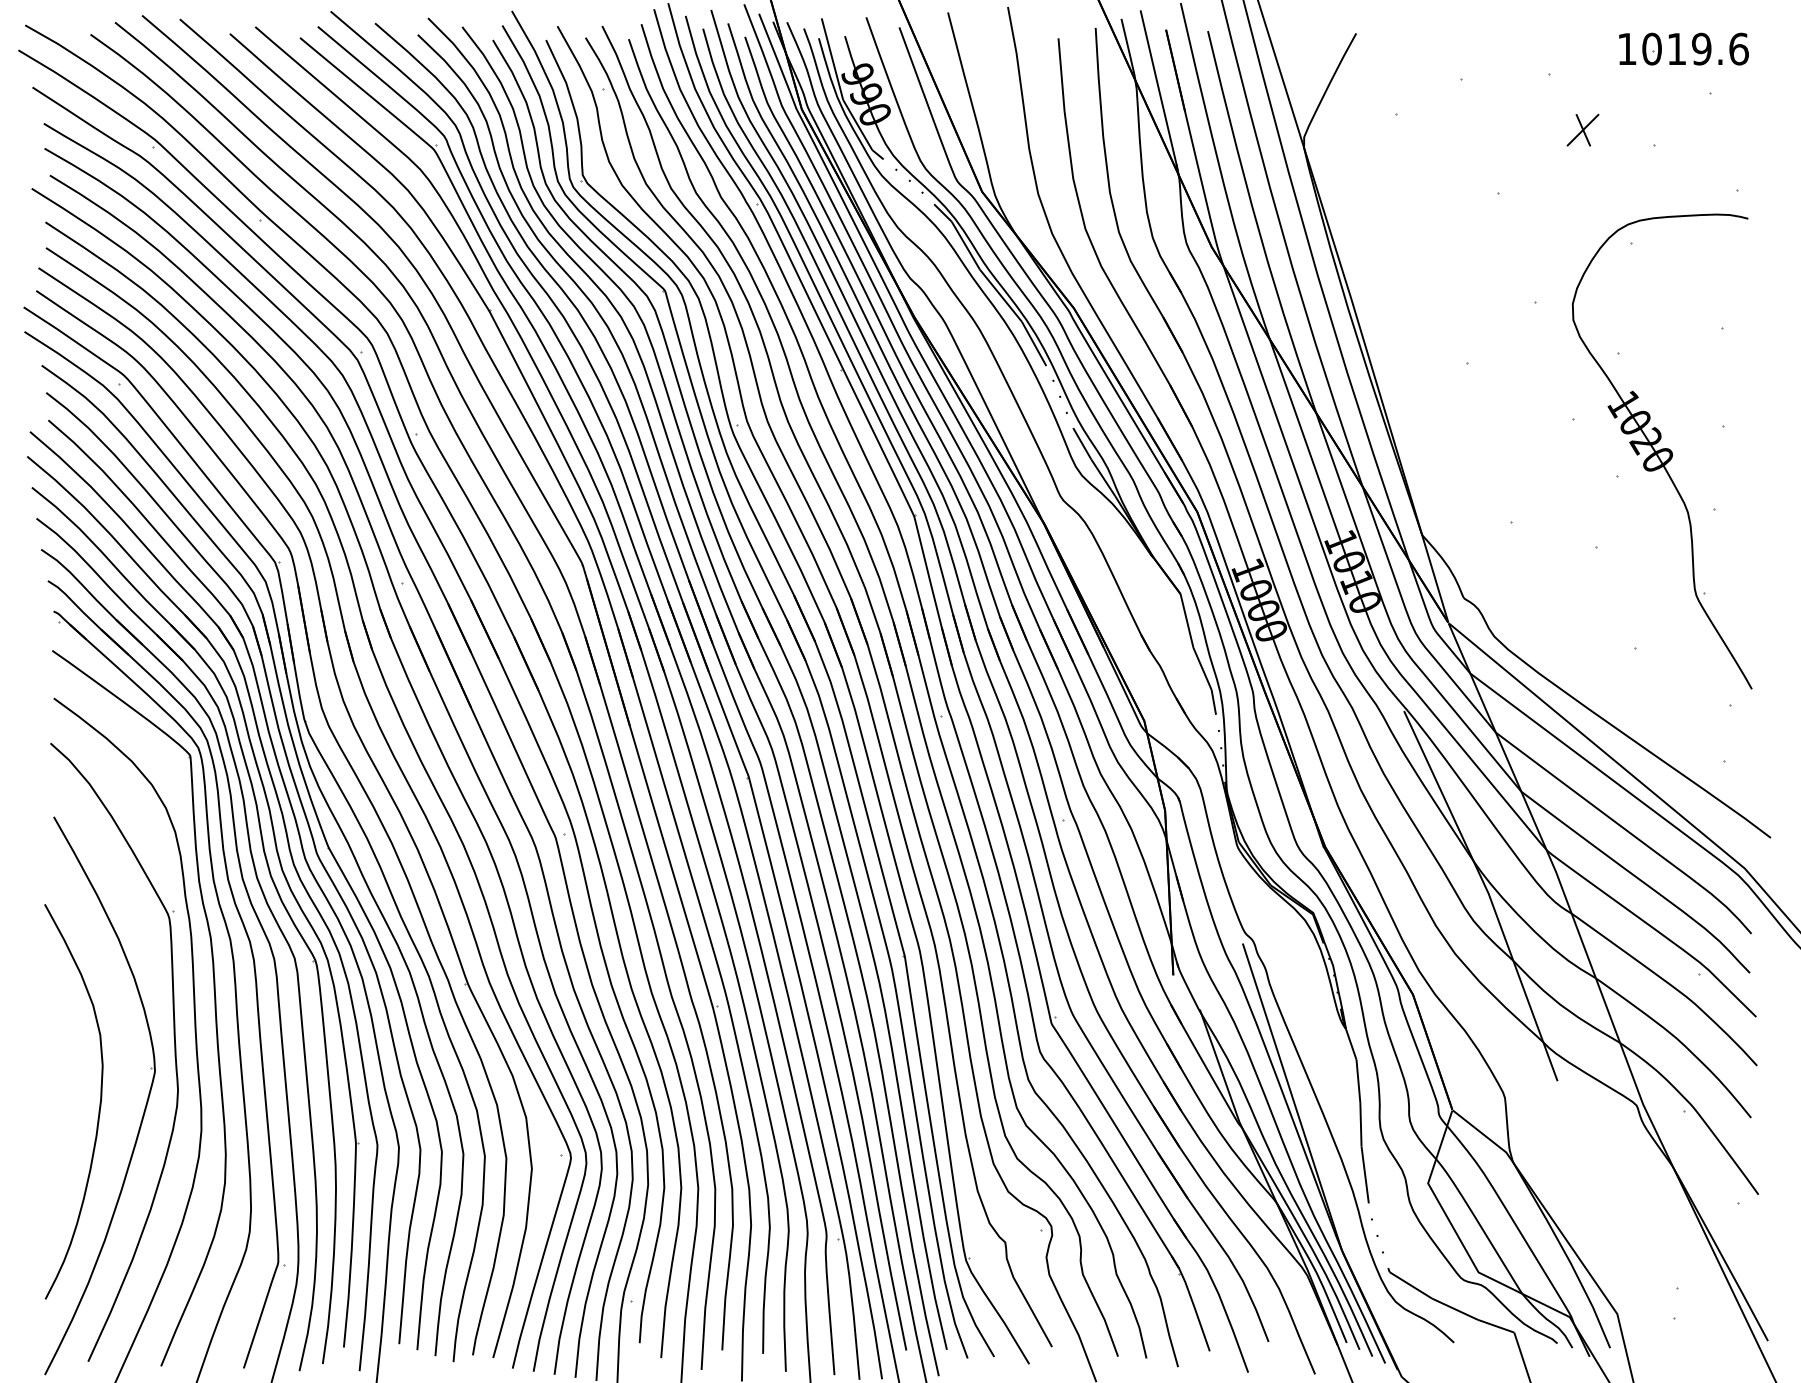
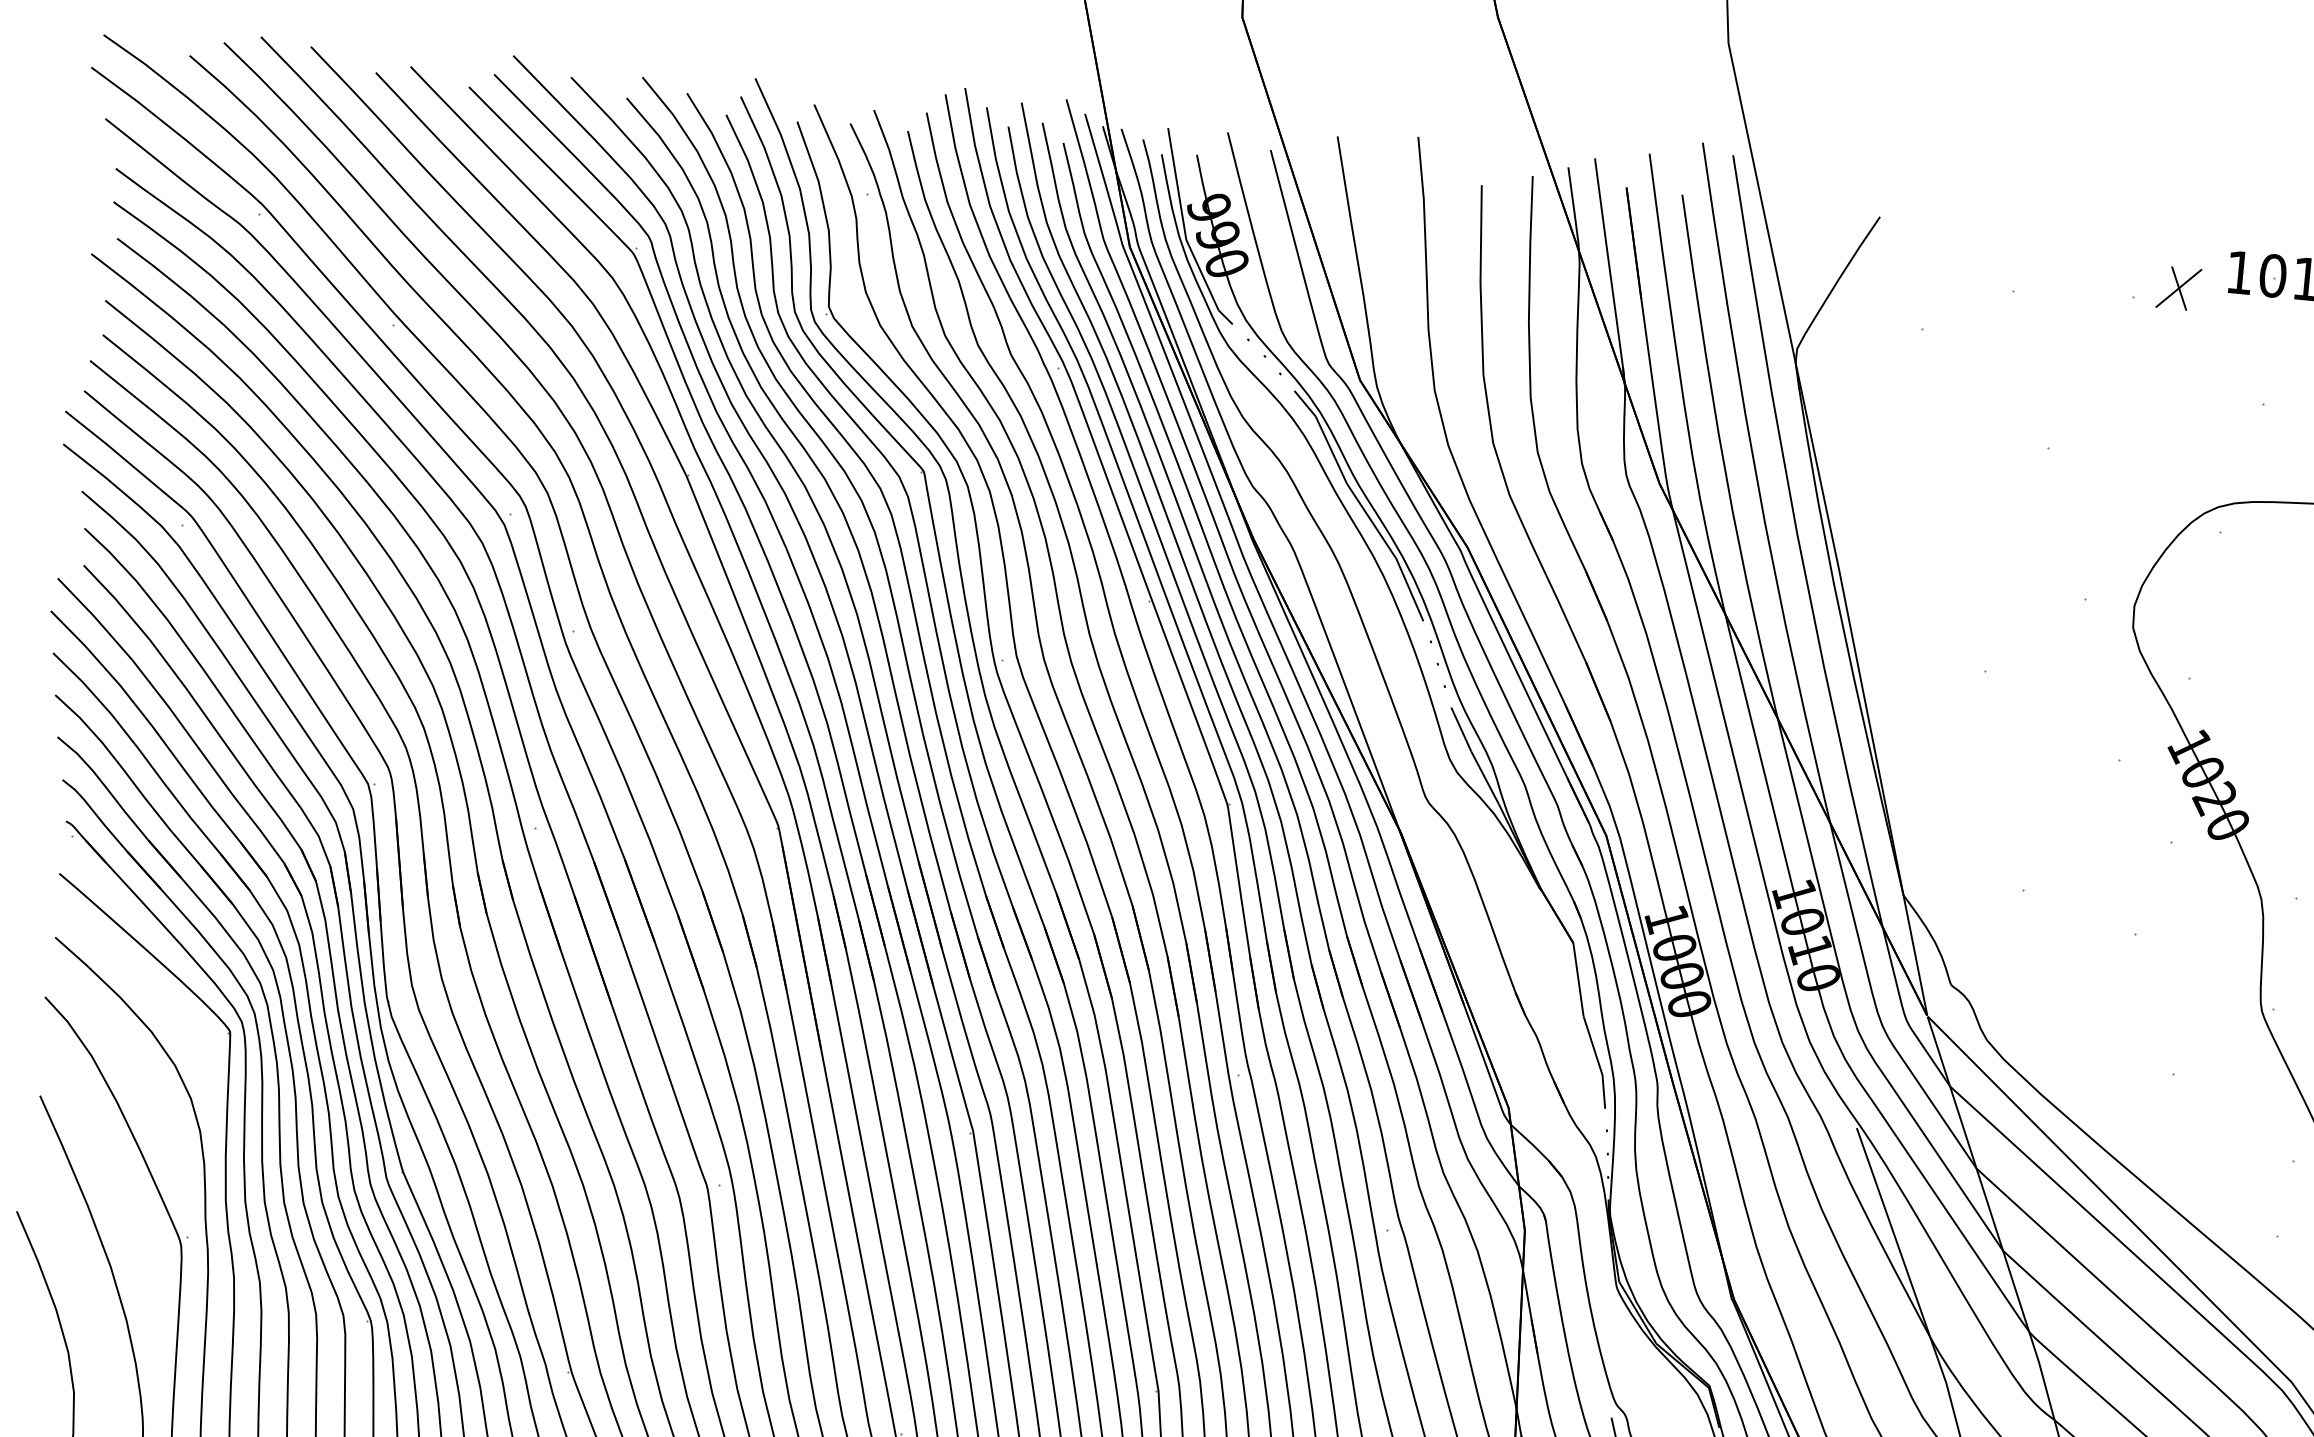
part: (1582, 129) -> (2178, 287), moved

